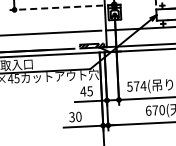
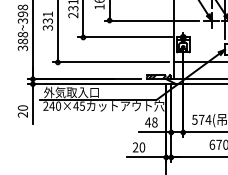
line: (56, 7) -> (125, 37), dashed -> solid
text: (89, 91) -> (154, 122), 45 -> 48
text: (71, 117) -> (135, 147), 30 -> 20

